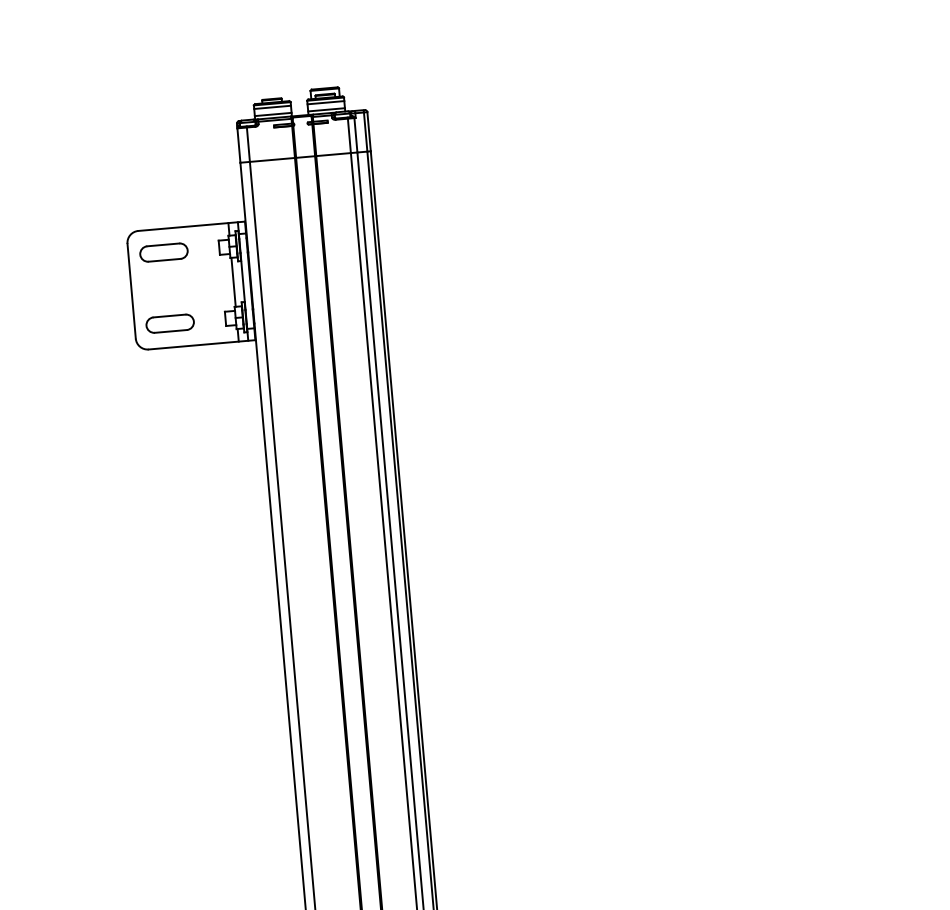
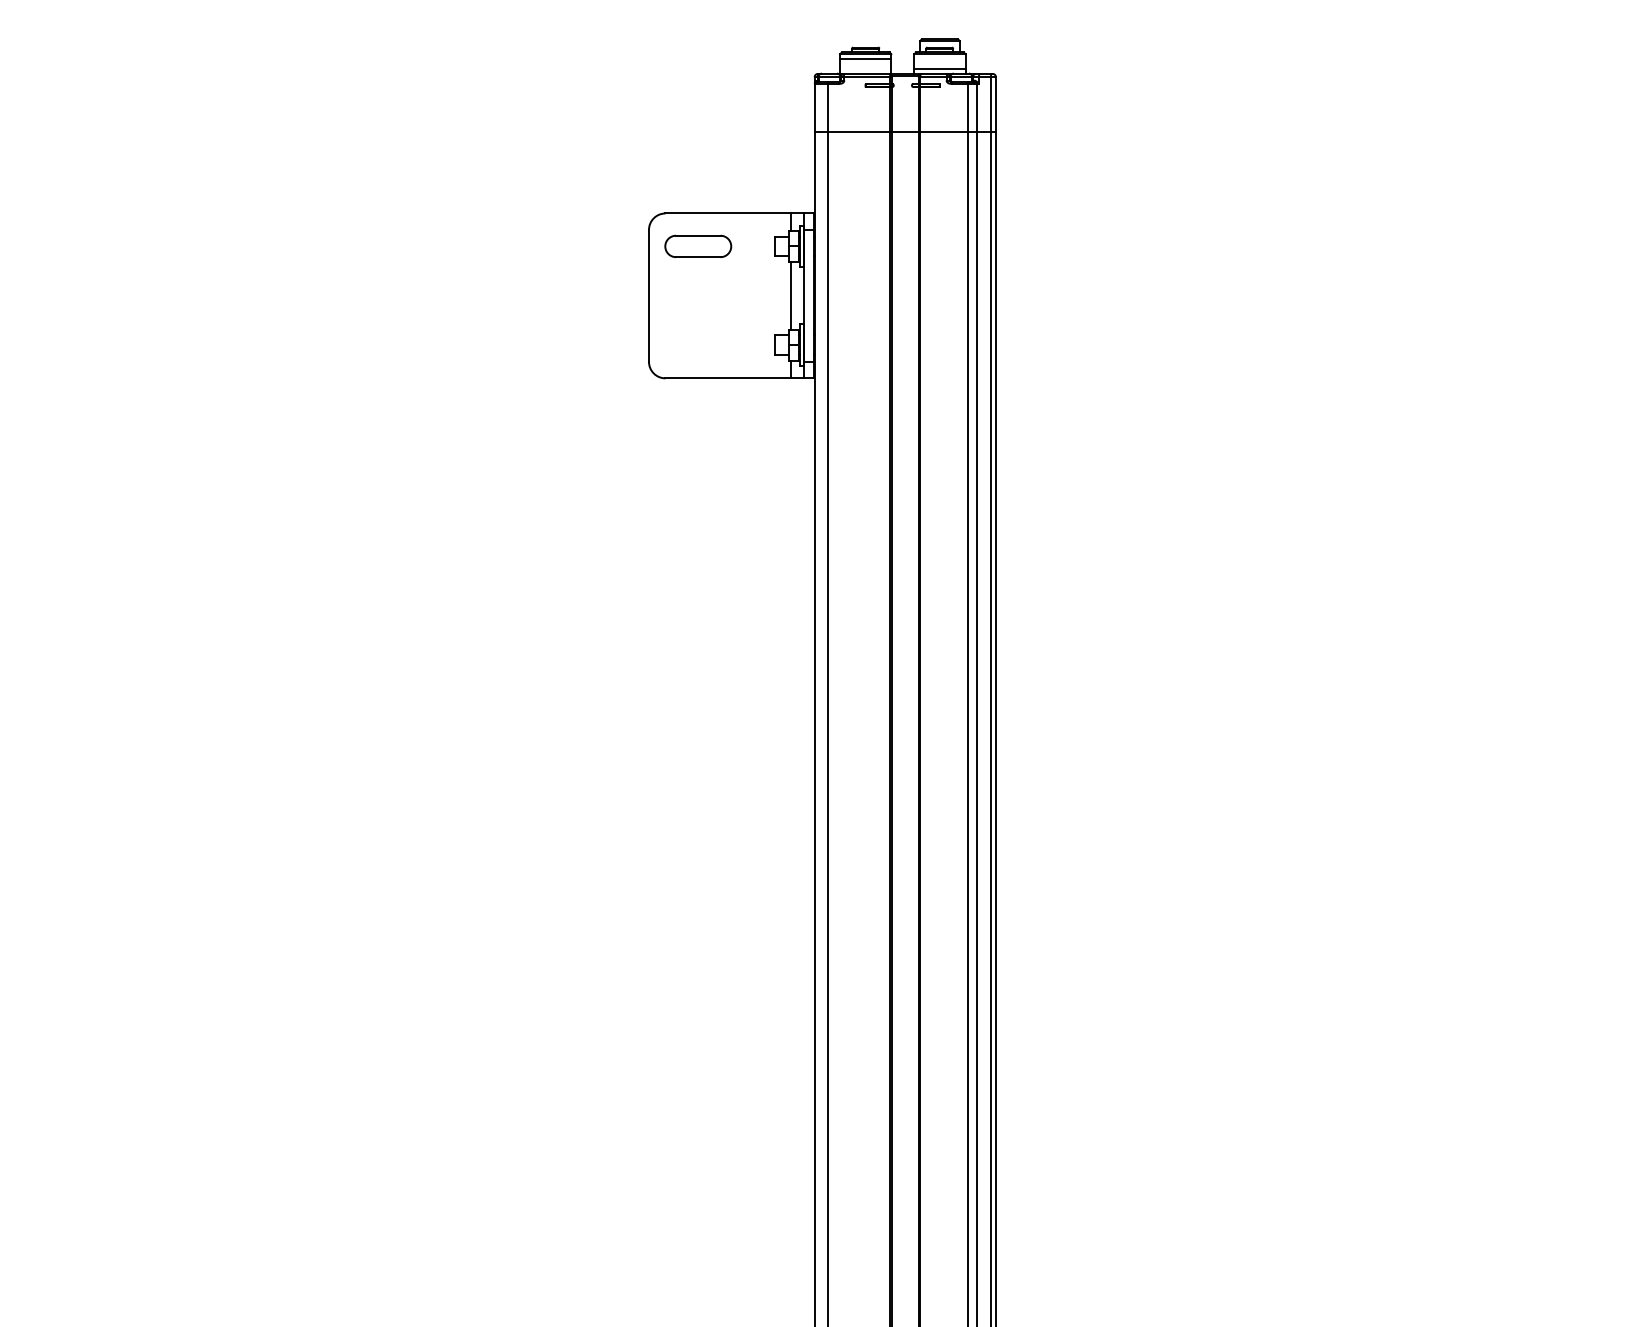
line: (325, 103) -> (939, 59), removed
line: (273, 114) -> (865, 68), removed
part: (170, 323) -> (698, 344), removed

